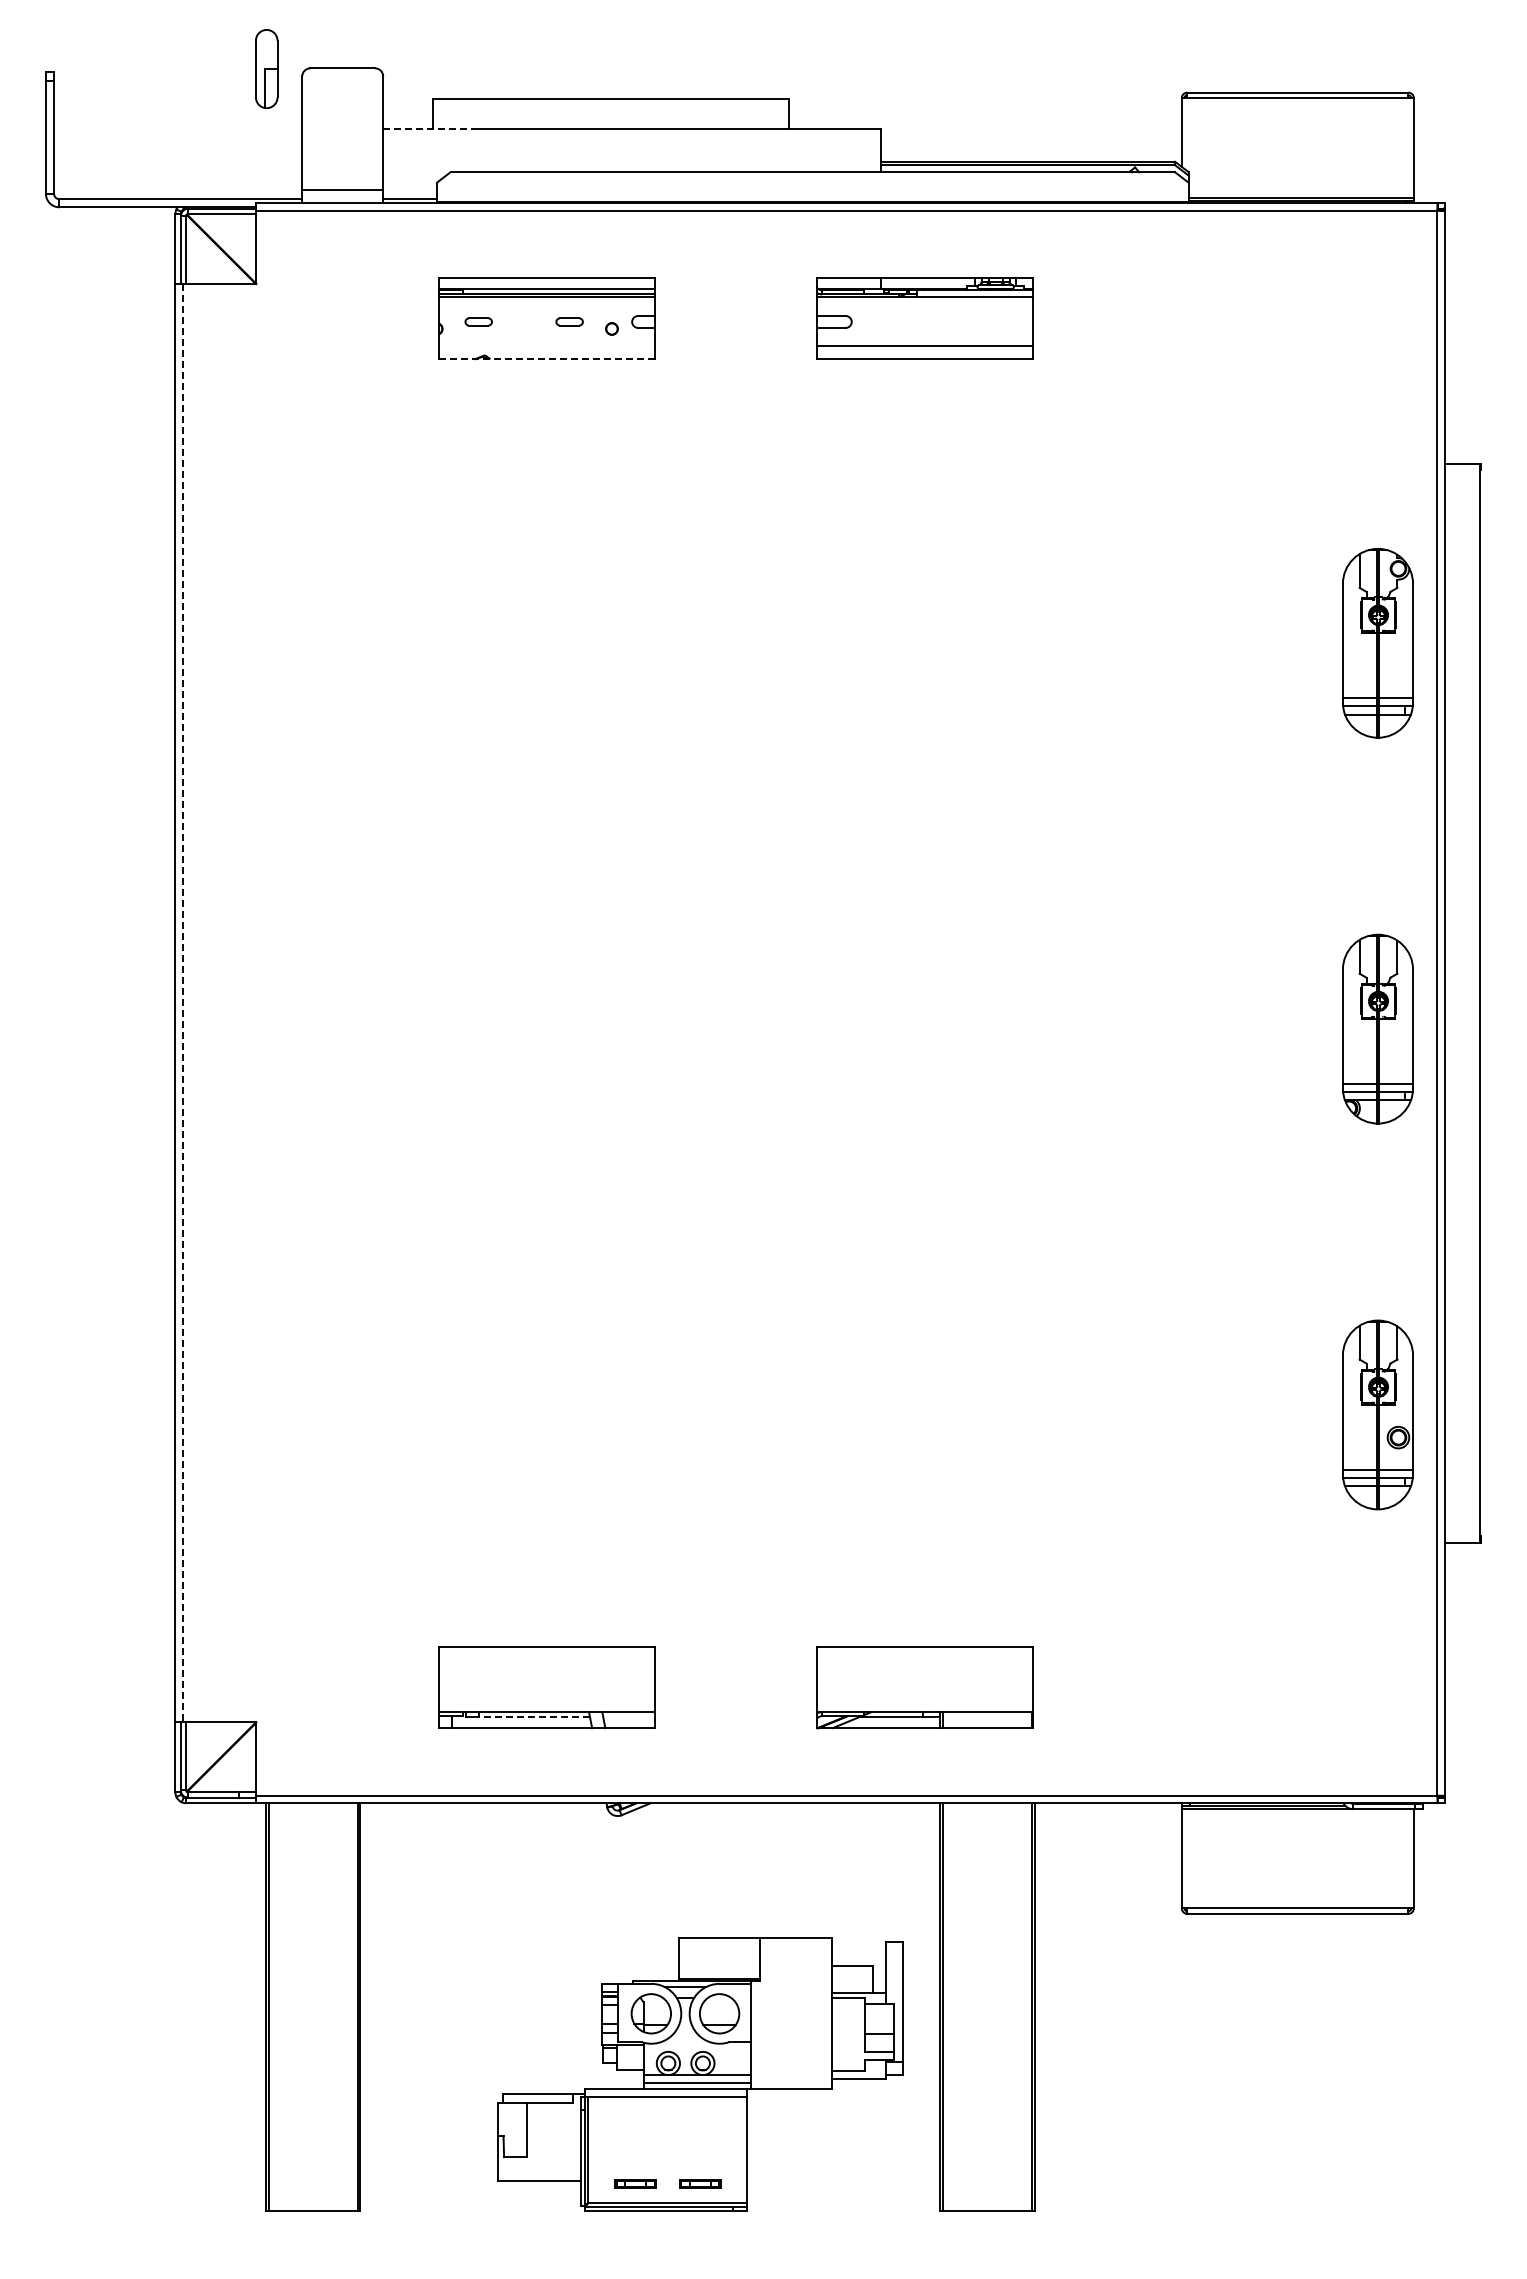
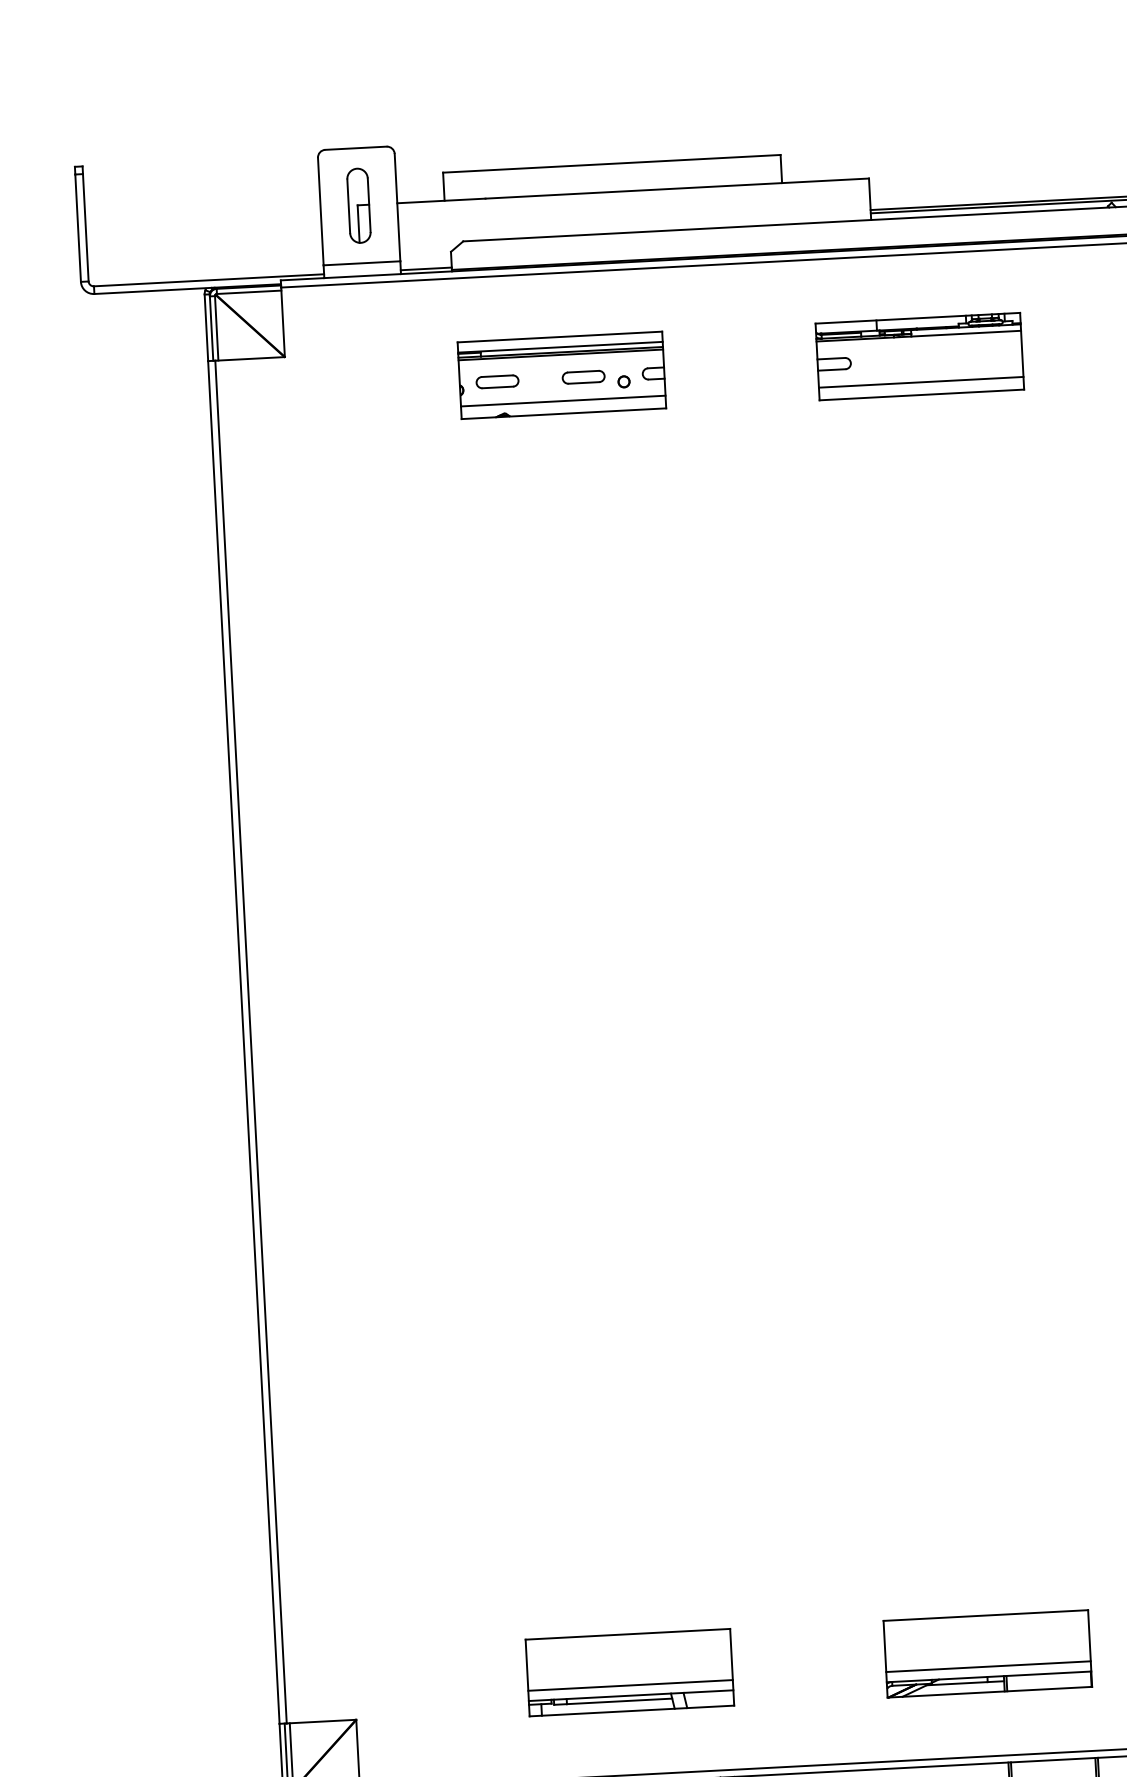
part: (266, 69) -> (358, 206), moved
line: (429, 128) -> (441, 200), dashed -> solid
part: (478, 321) -> (497, 381), size x1.67
part: (569, 321) -> (583, 376), size x1.67
line: (546, 345) -> (562, 400), added
line: (546, 359) -> (563, 414), dashed -> solid
line: (183, 1003) -> (251, 1042), dashed -> solid
line: (546, 1701) -> (630, 1685), added
line: (924, 1701) -> (988, 1666), added
line: (534, 1717) -> (619, 1701), dashed -> solid

